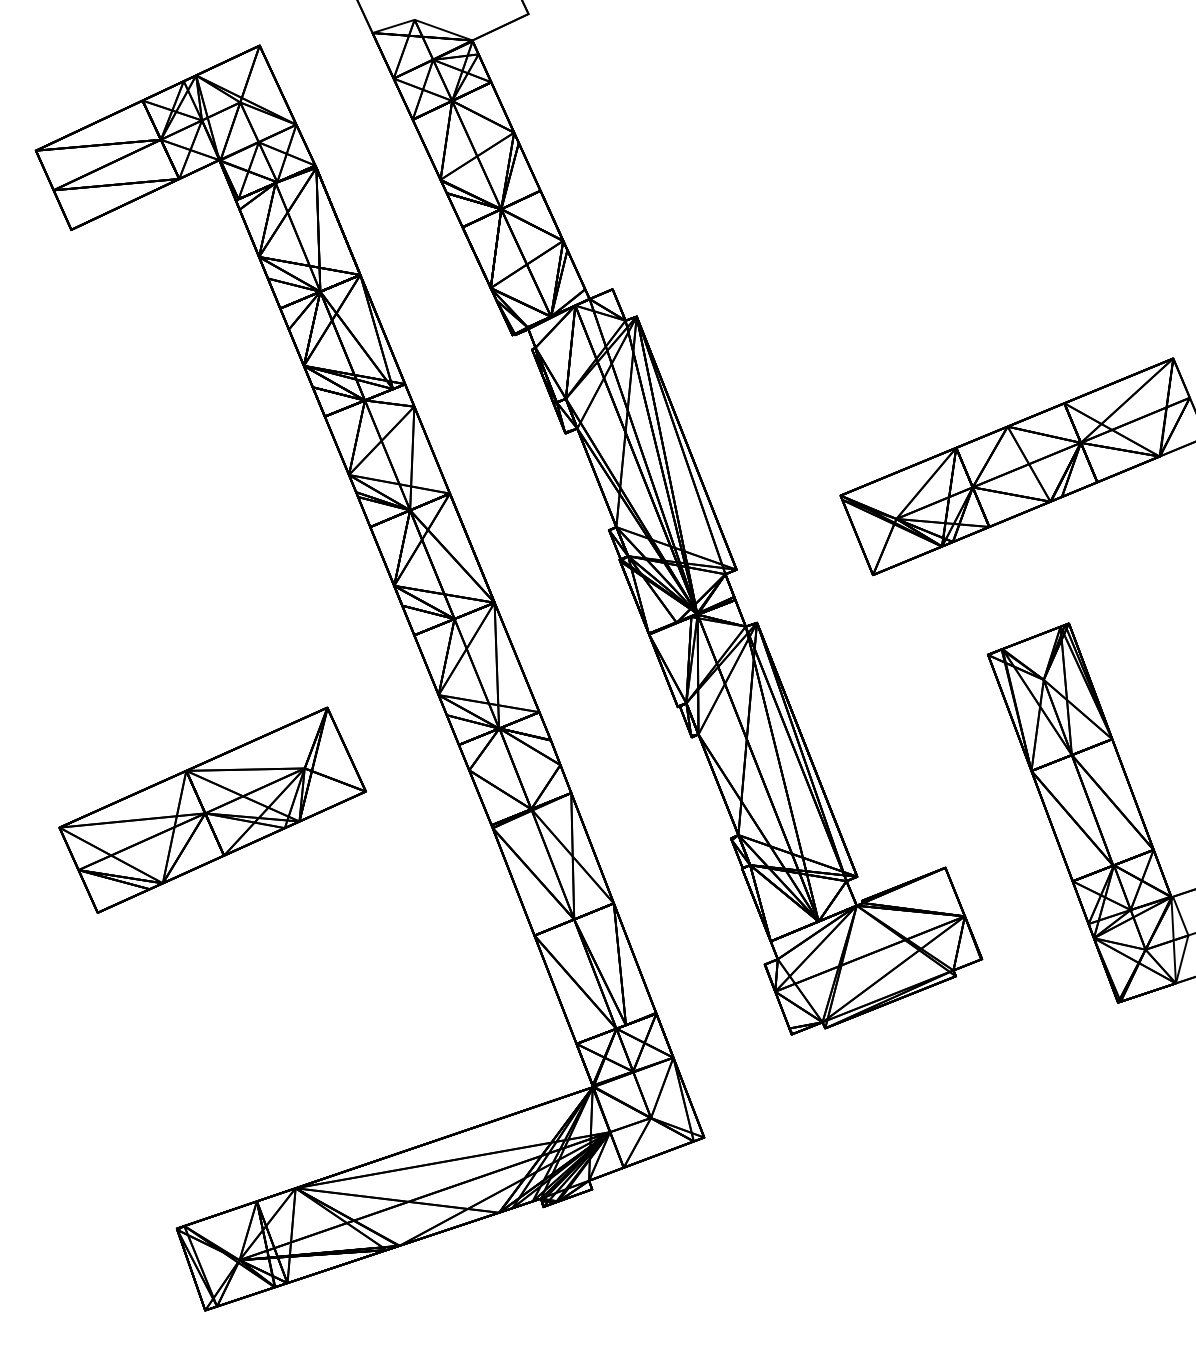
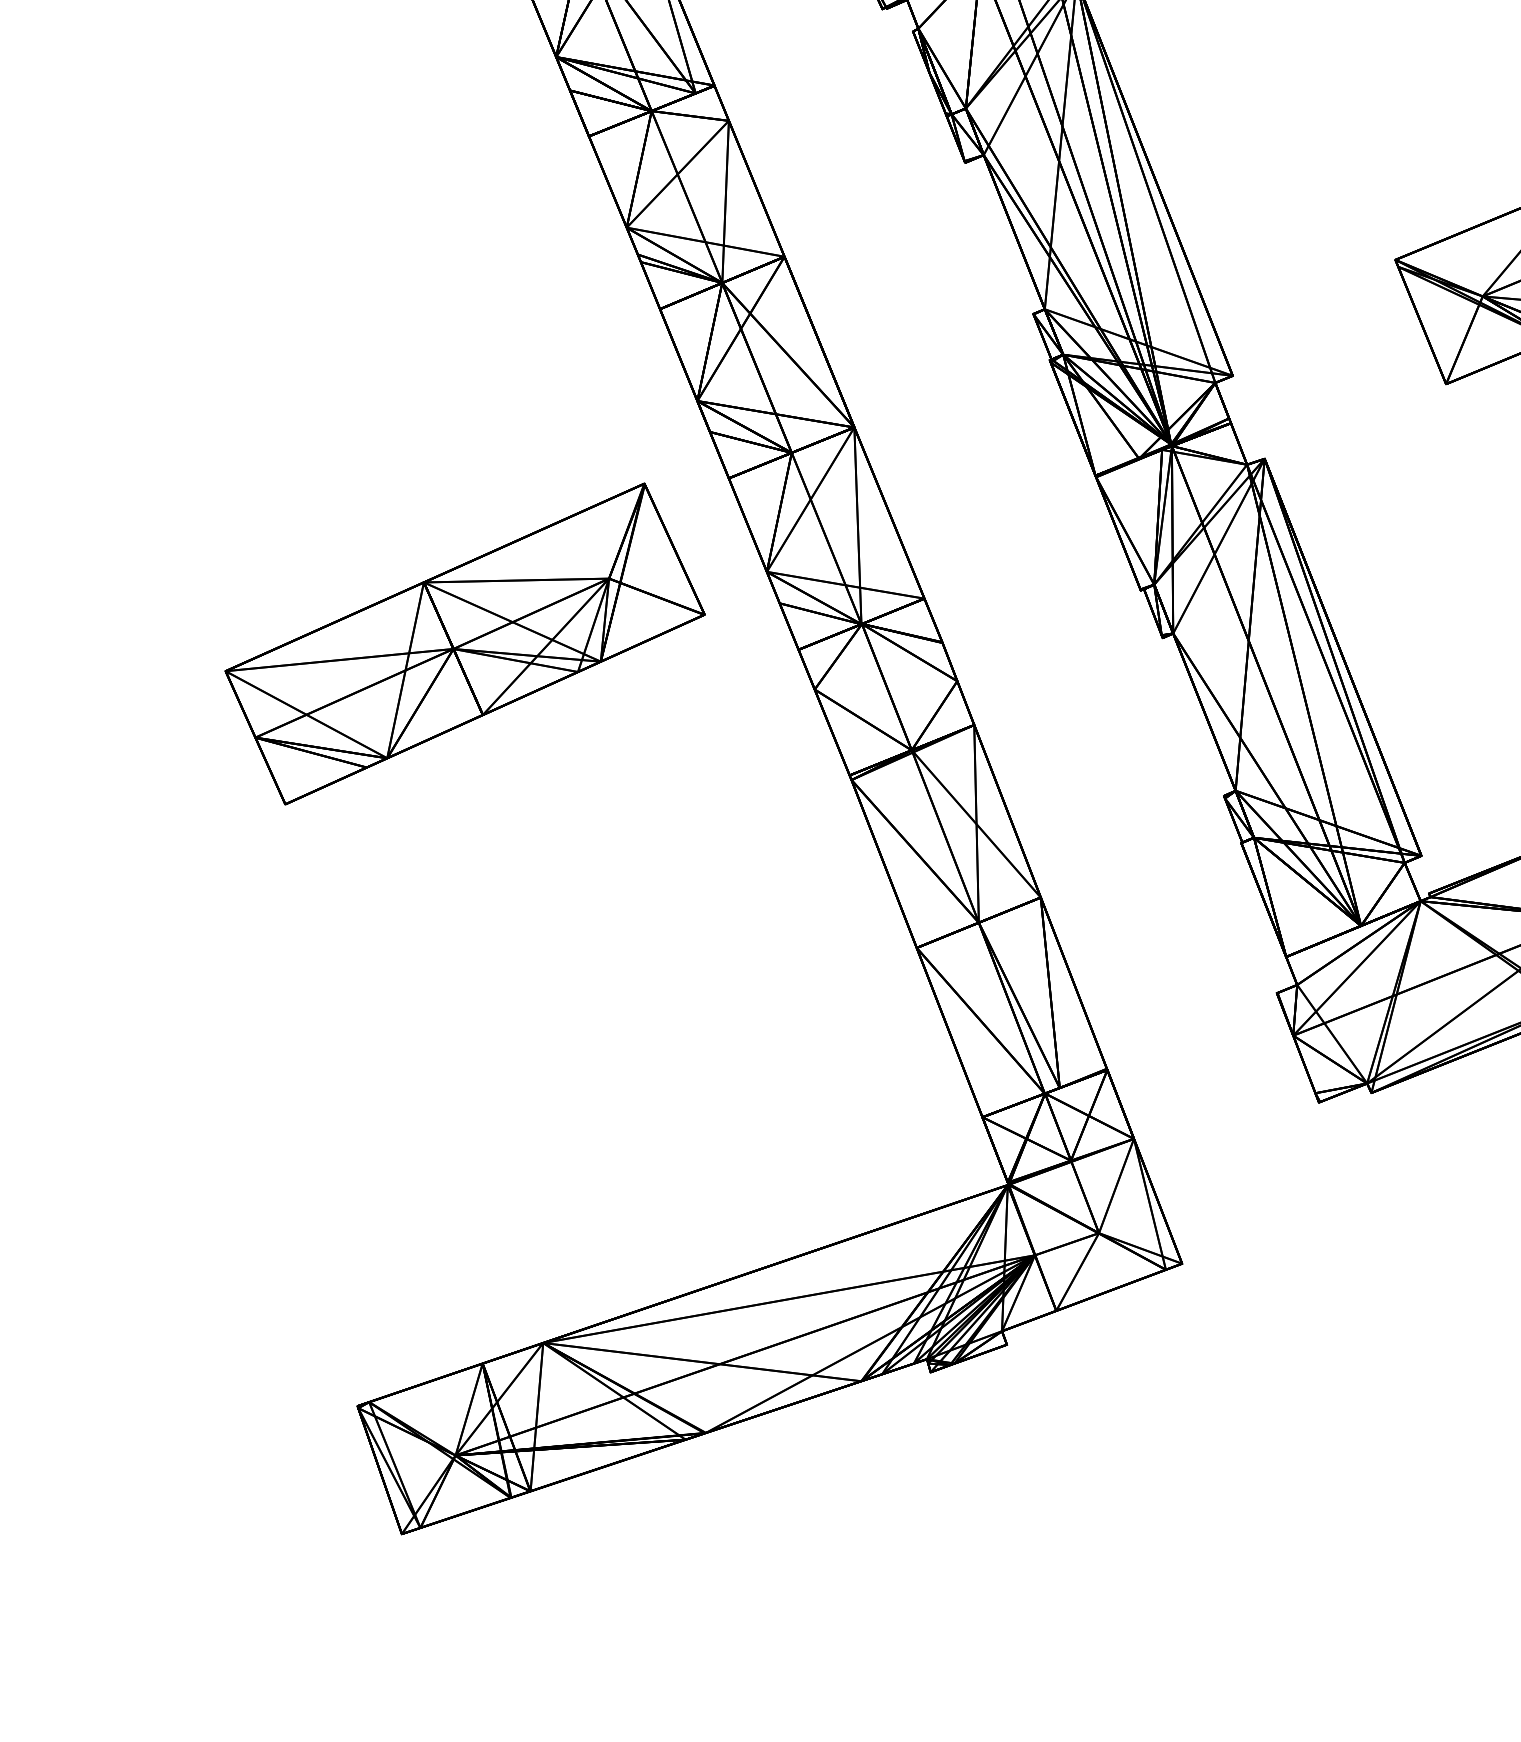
part: (212, 809) -> (464, 642), moved

